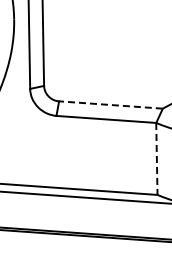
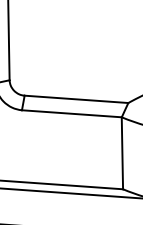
line: (110, 105) -> (76, 99), dashed -> solid
line: (156, 158) -> (122, 152), dashed -> solid

